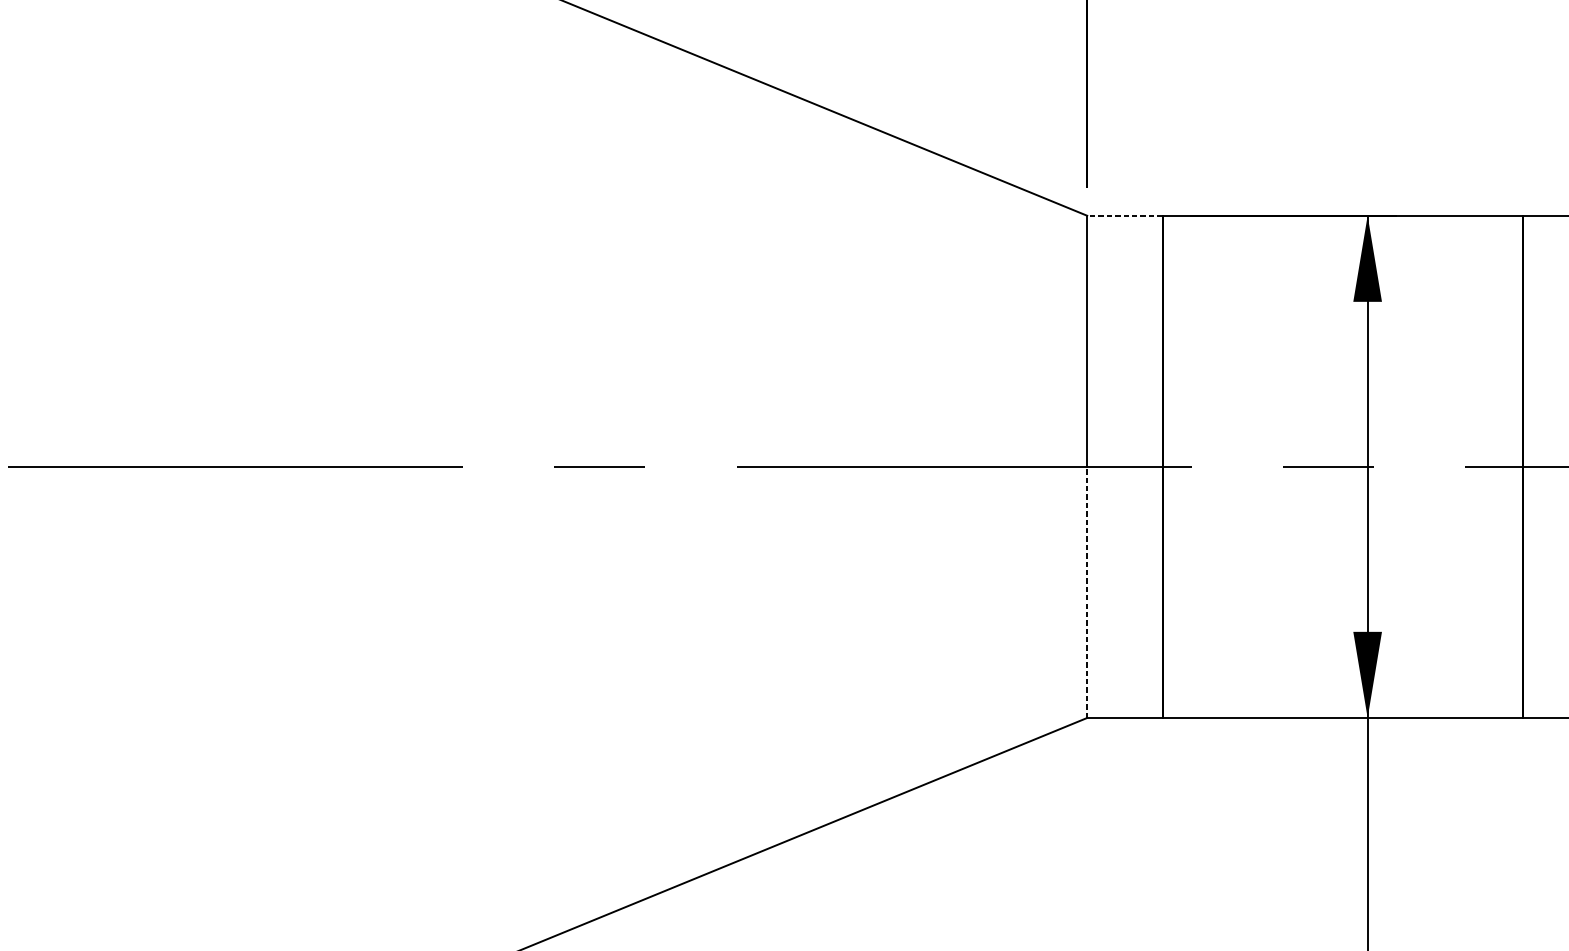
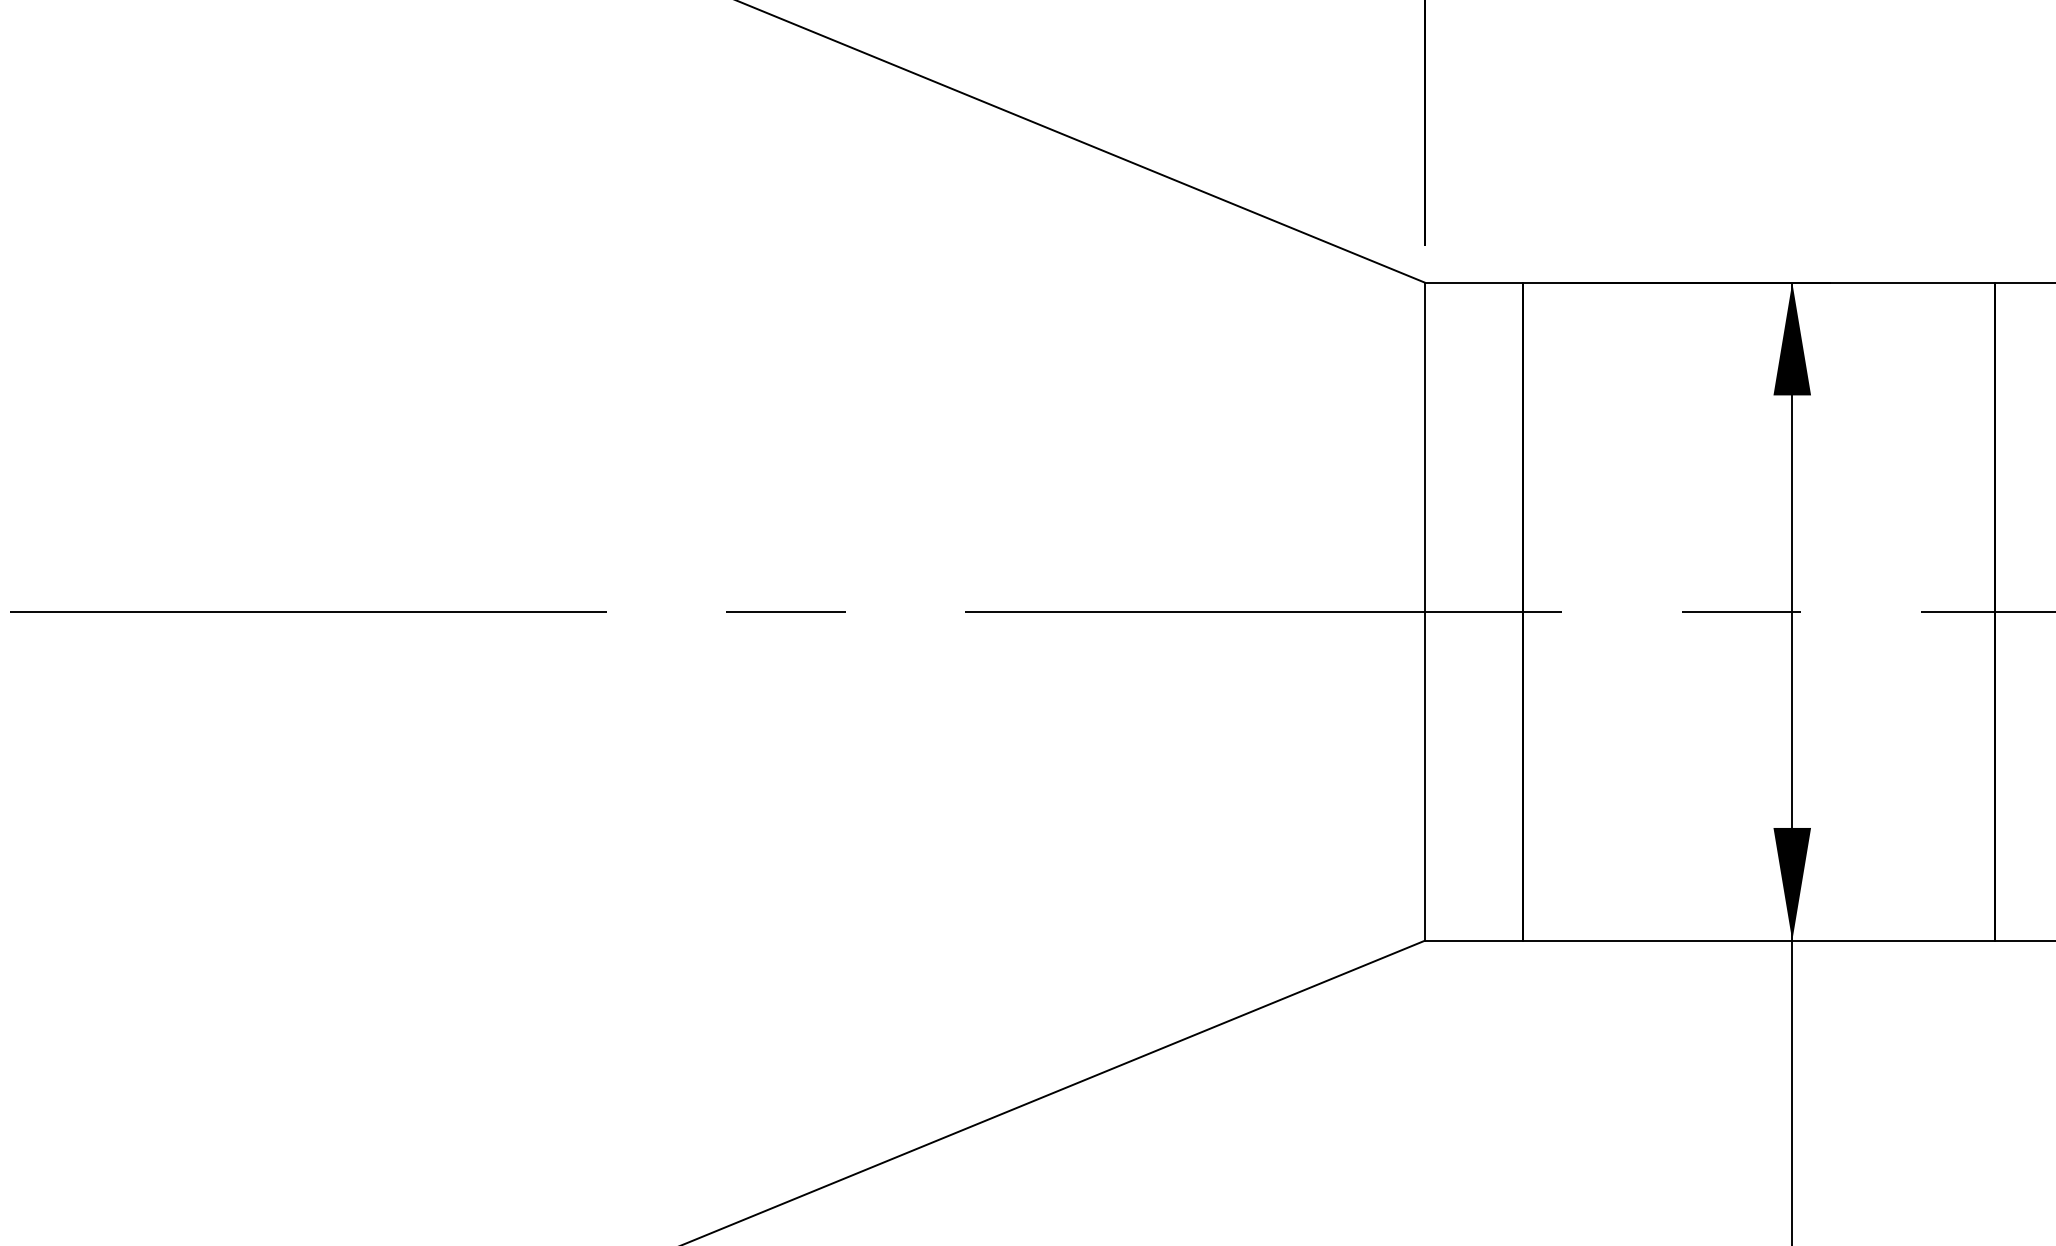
line: (1124, 215) -> (1473, 282), dashed -> solid
line: (1087, 592) -> (1424, 776), dashed -> solid

